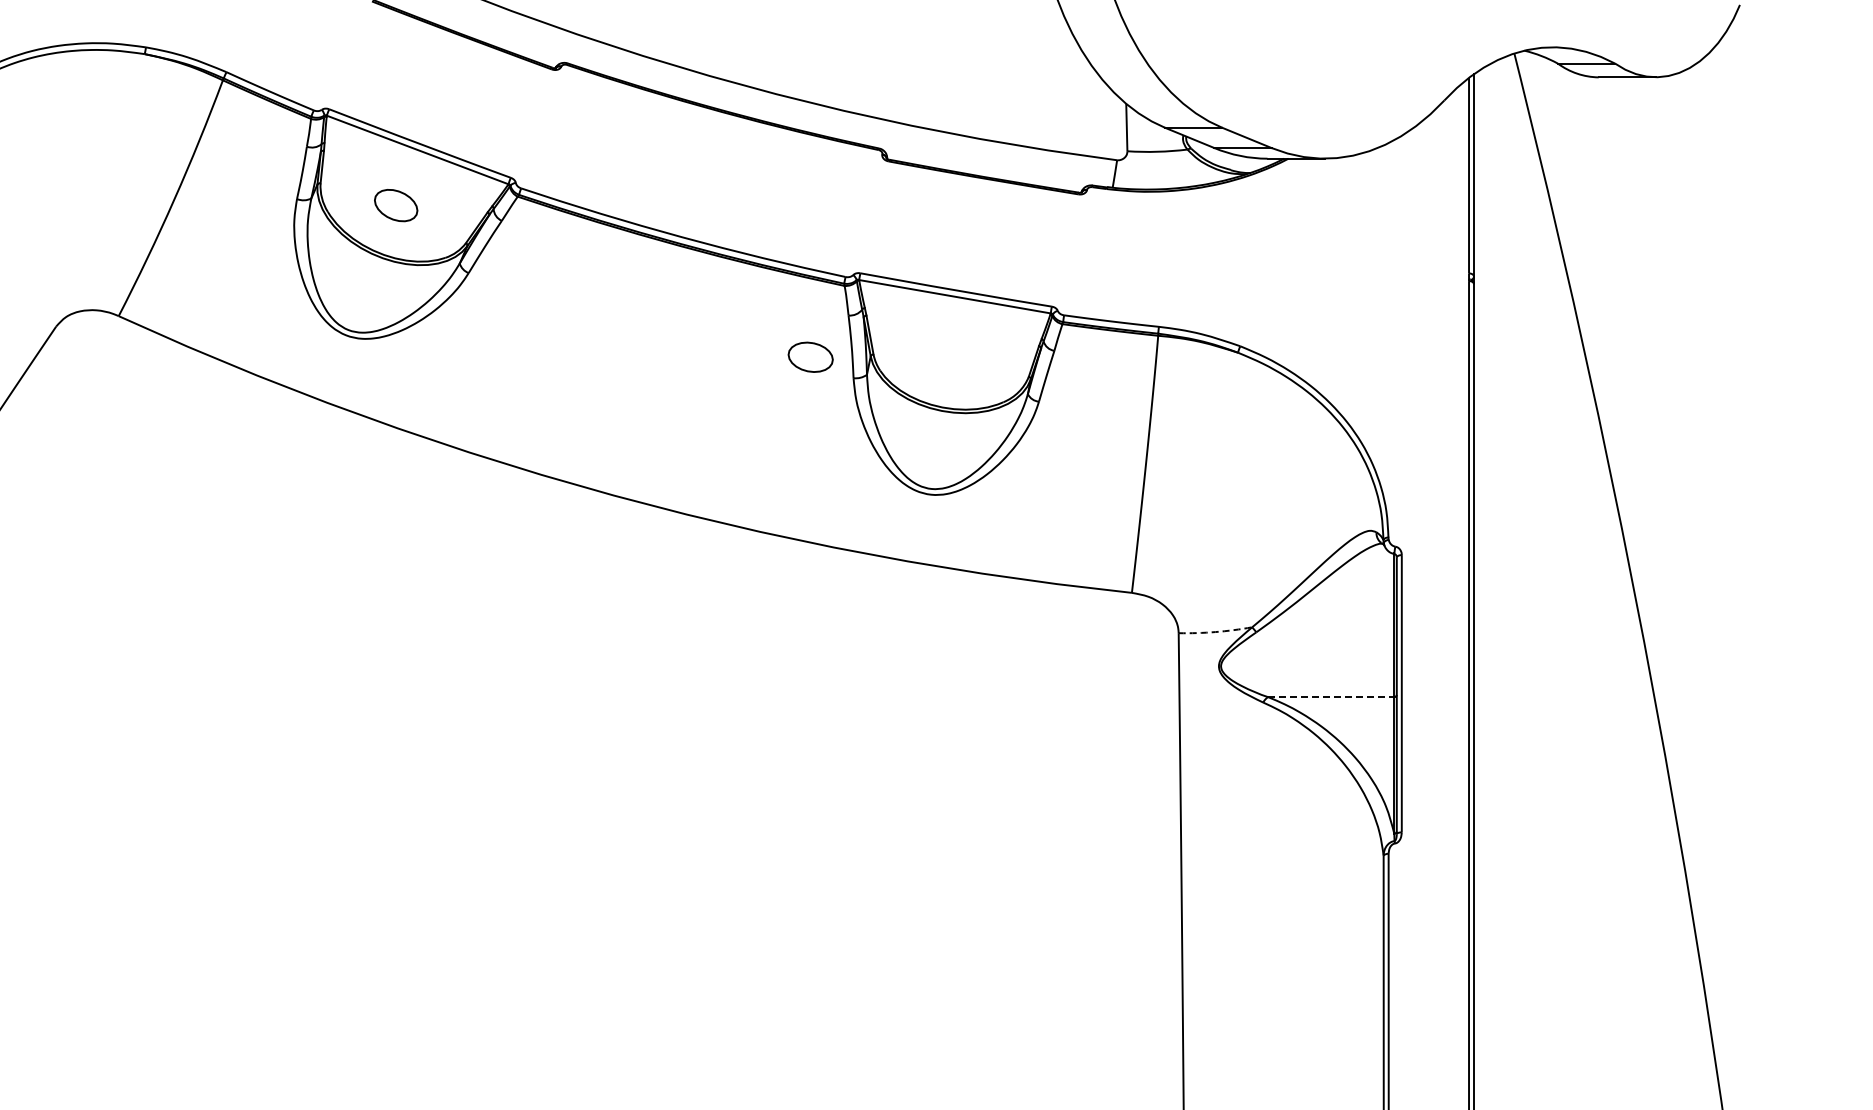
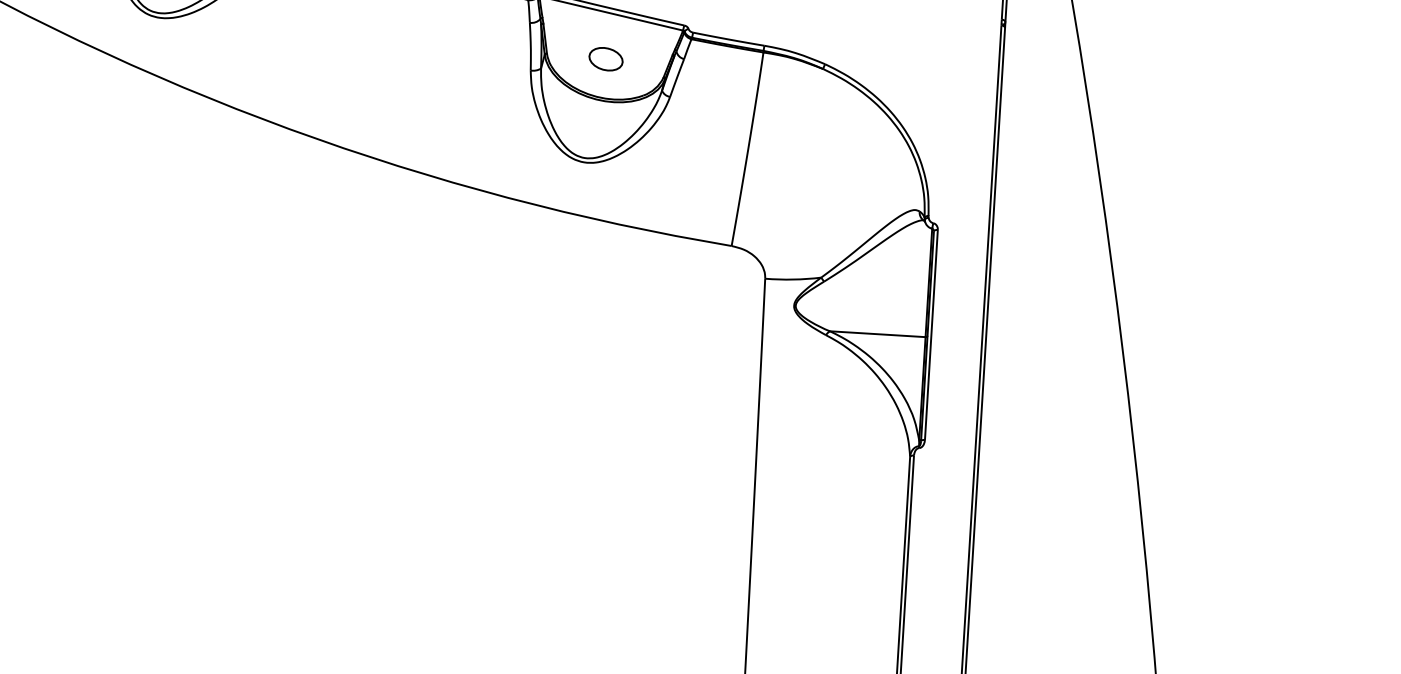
part: (810, 356) -> (605, 58), moved
arc: (1215, 632) -> (793, 279), dashed -> solid
line: (1331, 697) -> (877, 334), dashed -> solid

